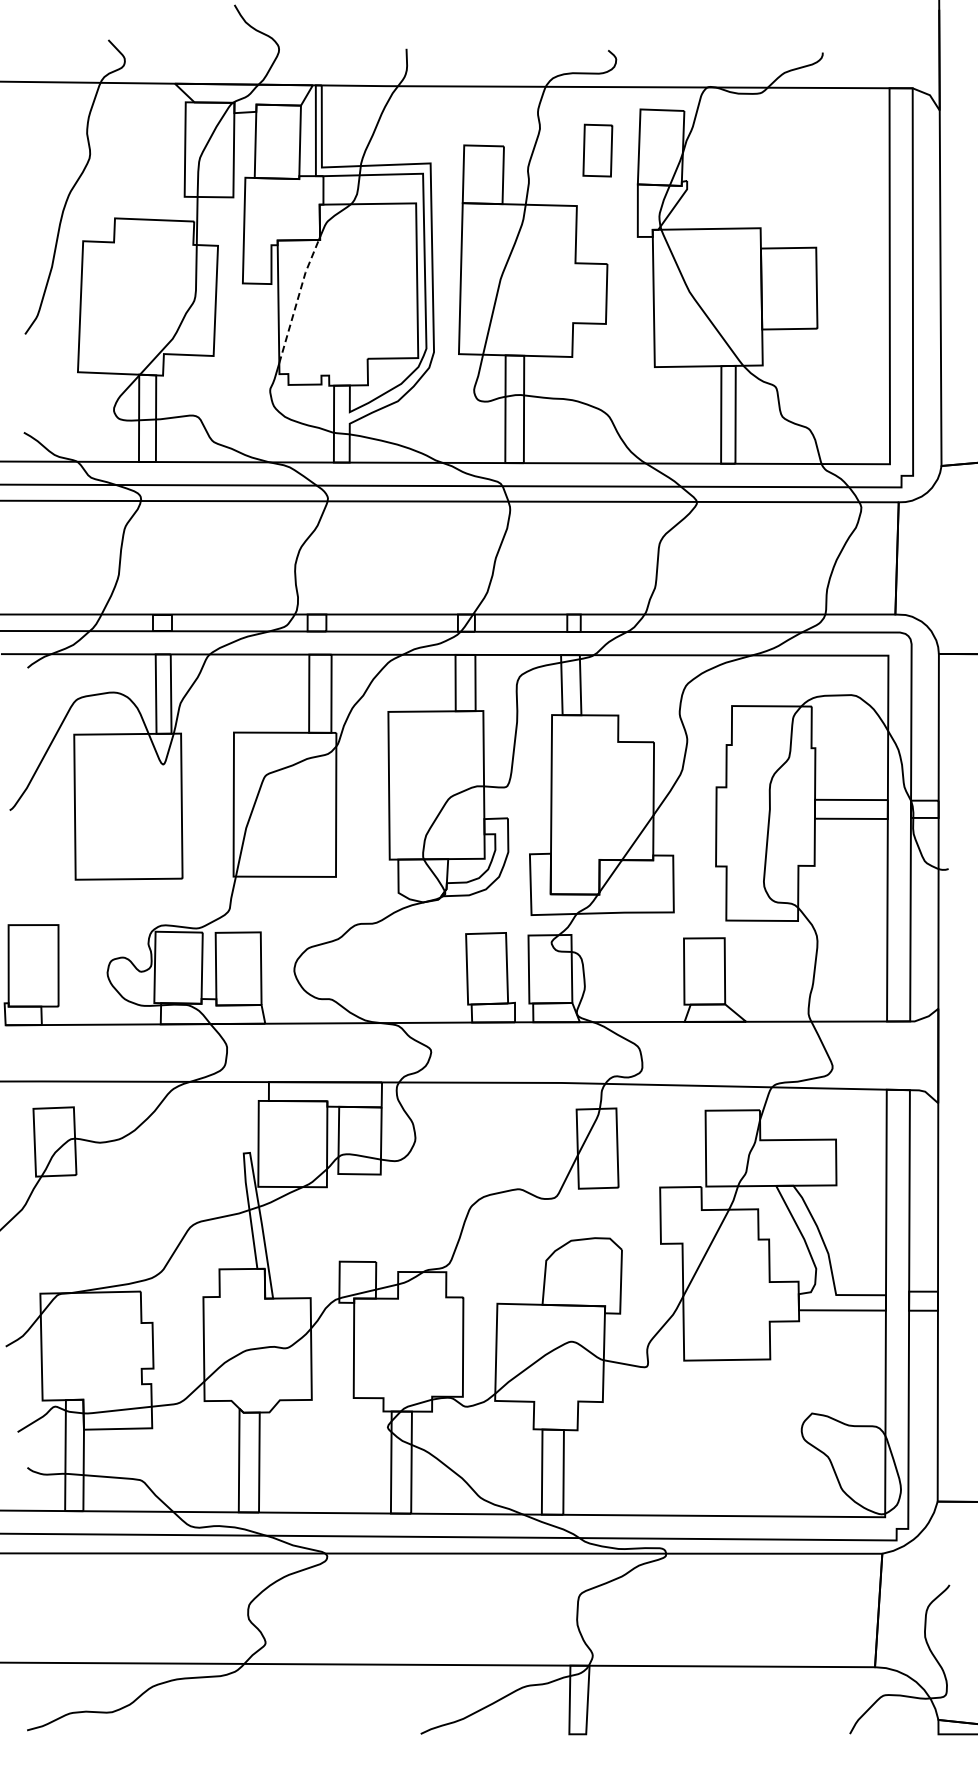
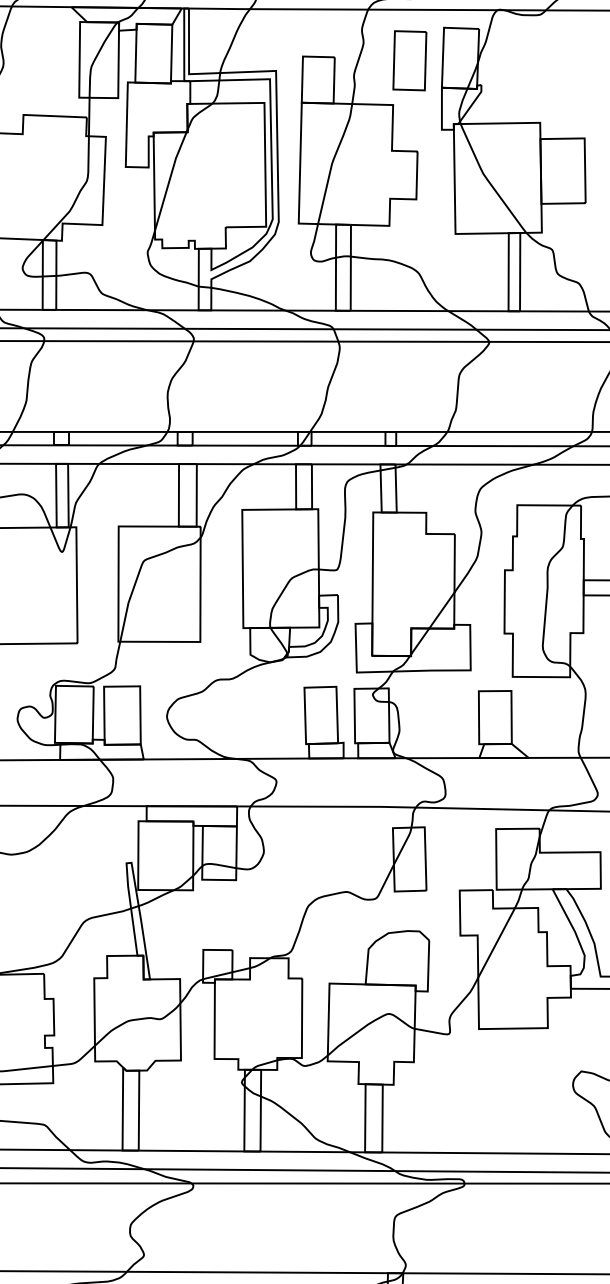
part: (597, 150) -> (409, 60), size x1.43
line: (297, 300) -> (169, 180), dashed -> solid

